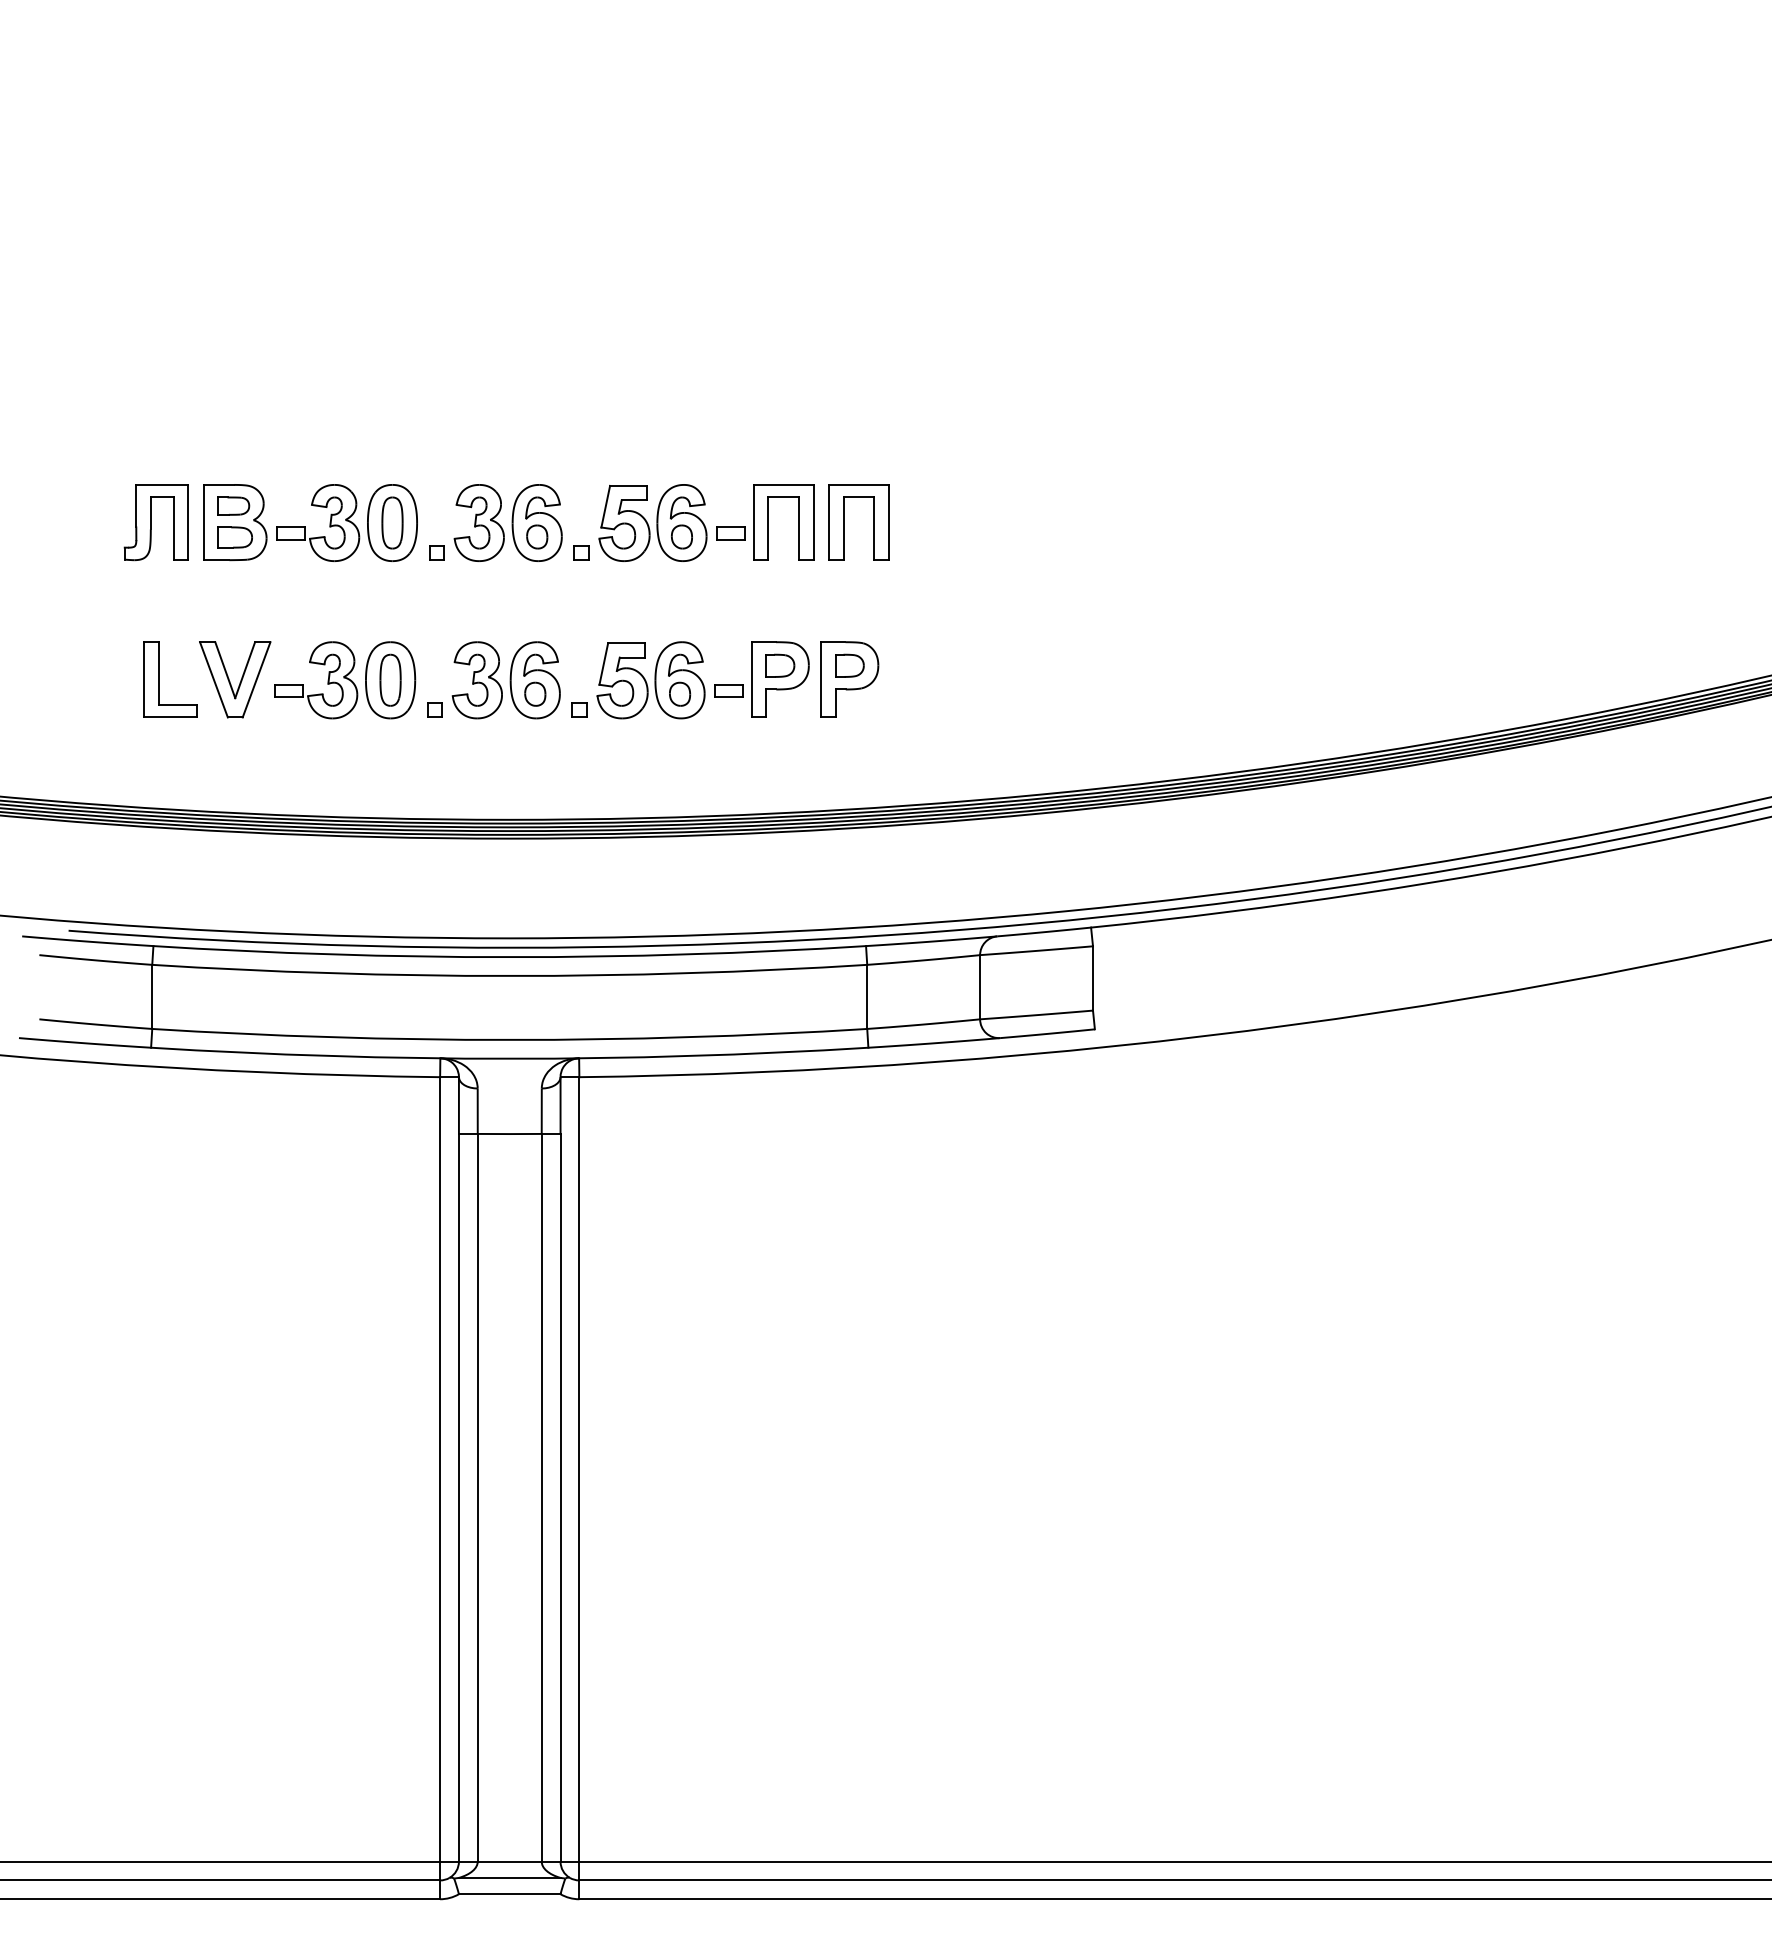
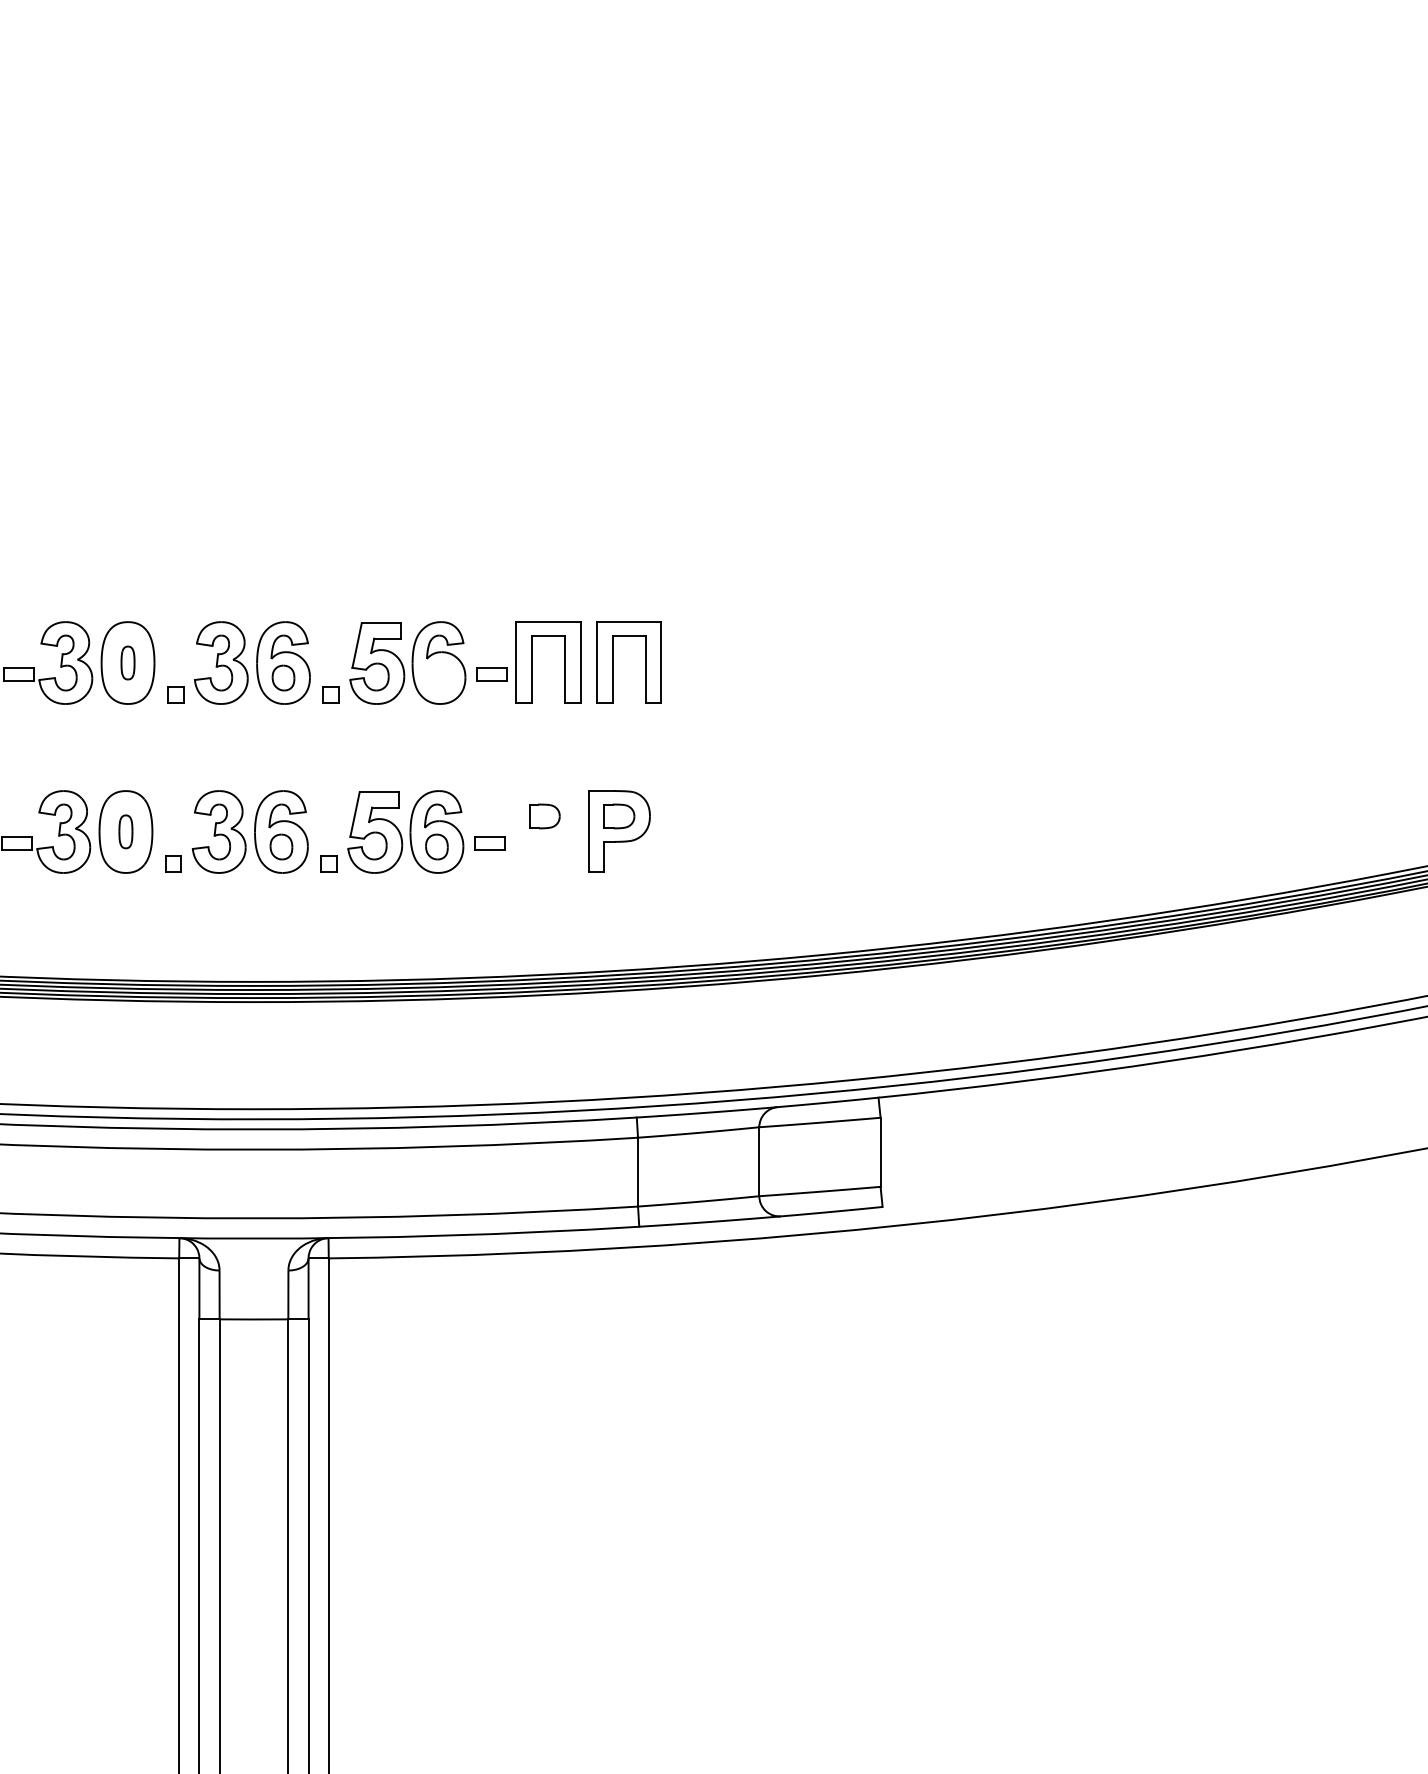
part: (392, 522) -> (128, 662), size x0.6
part: (681, 536) -> (438, 677), removed
part: (390, 679) -> (125, 831), size x0.6
part: (780, 679) -> (544, 831), removed

